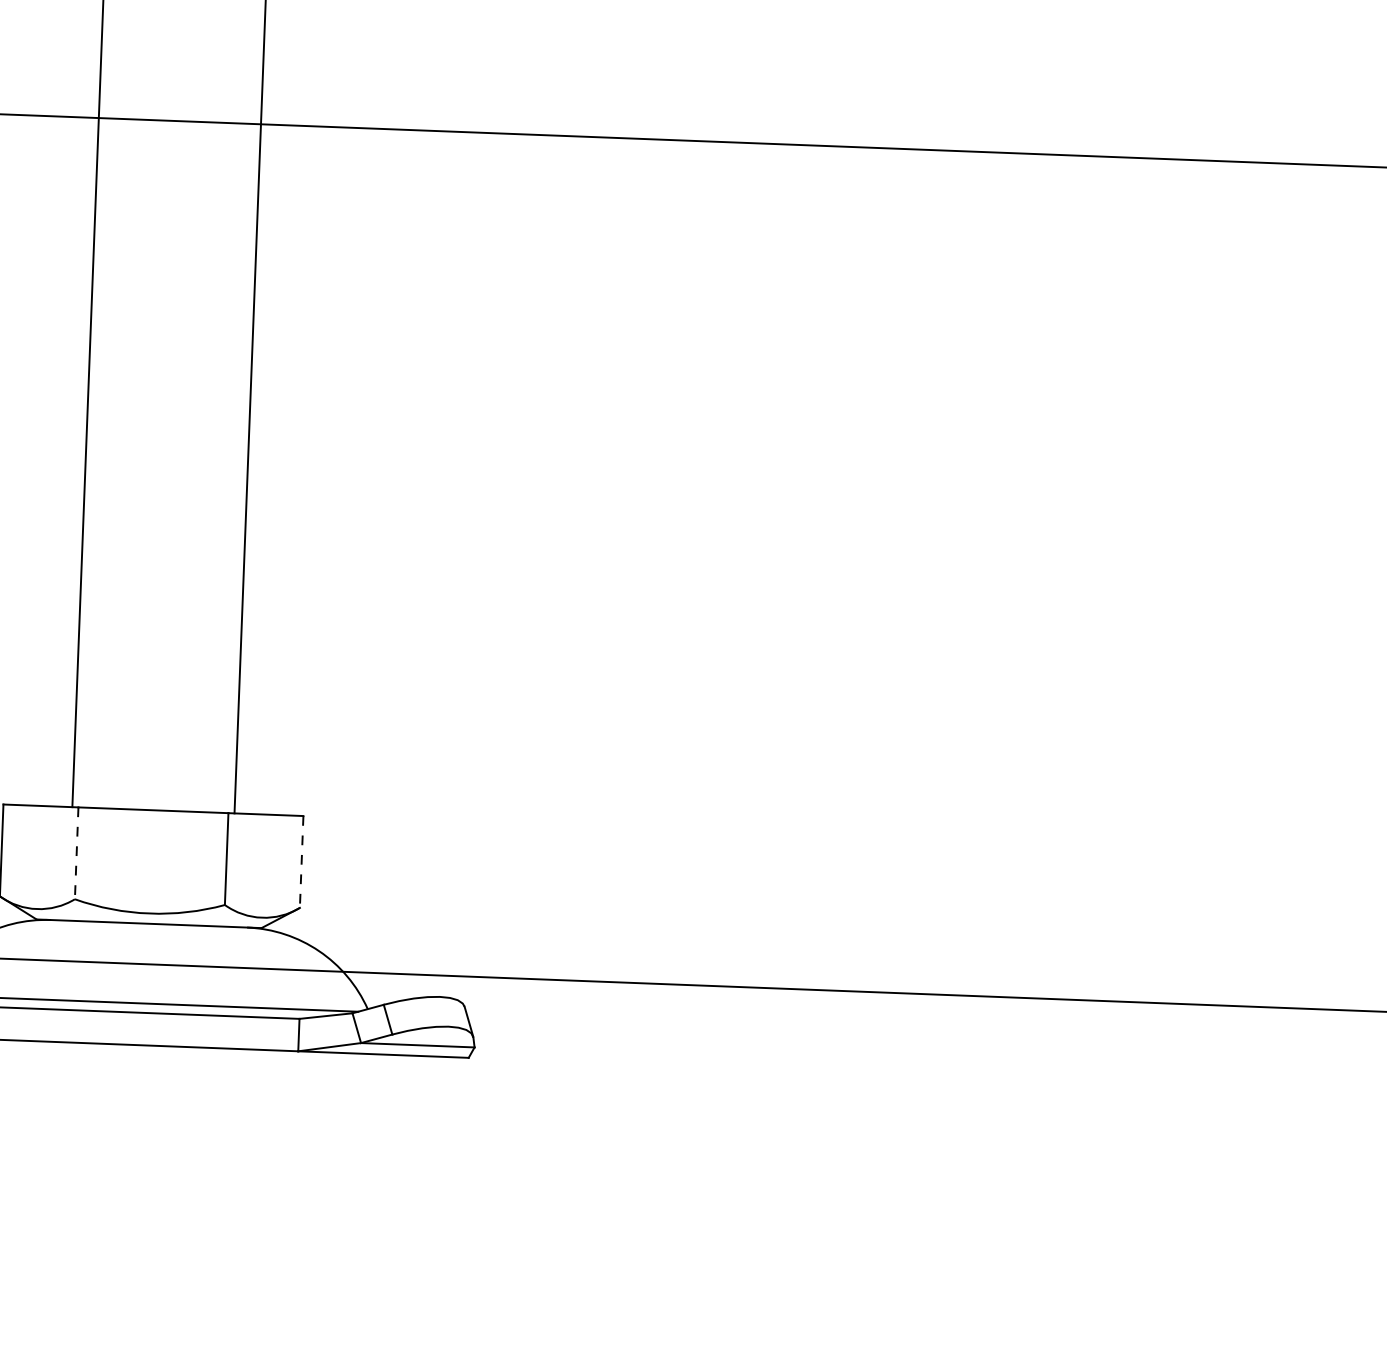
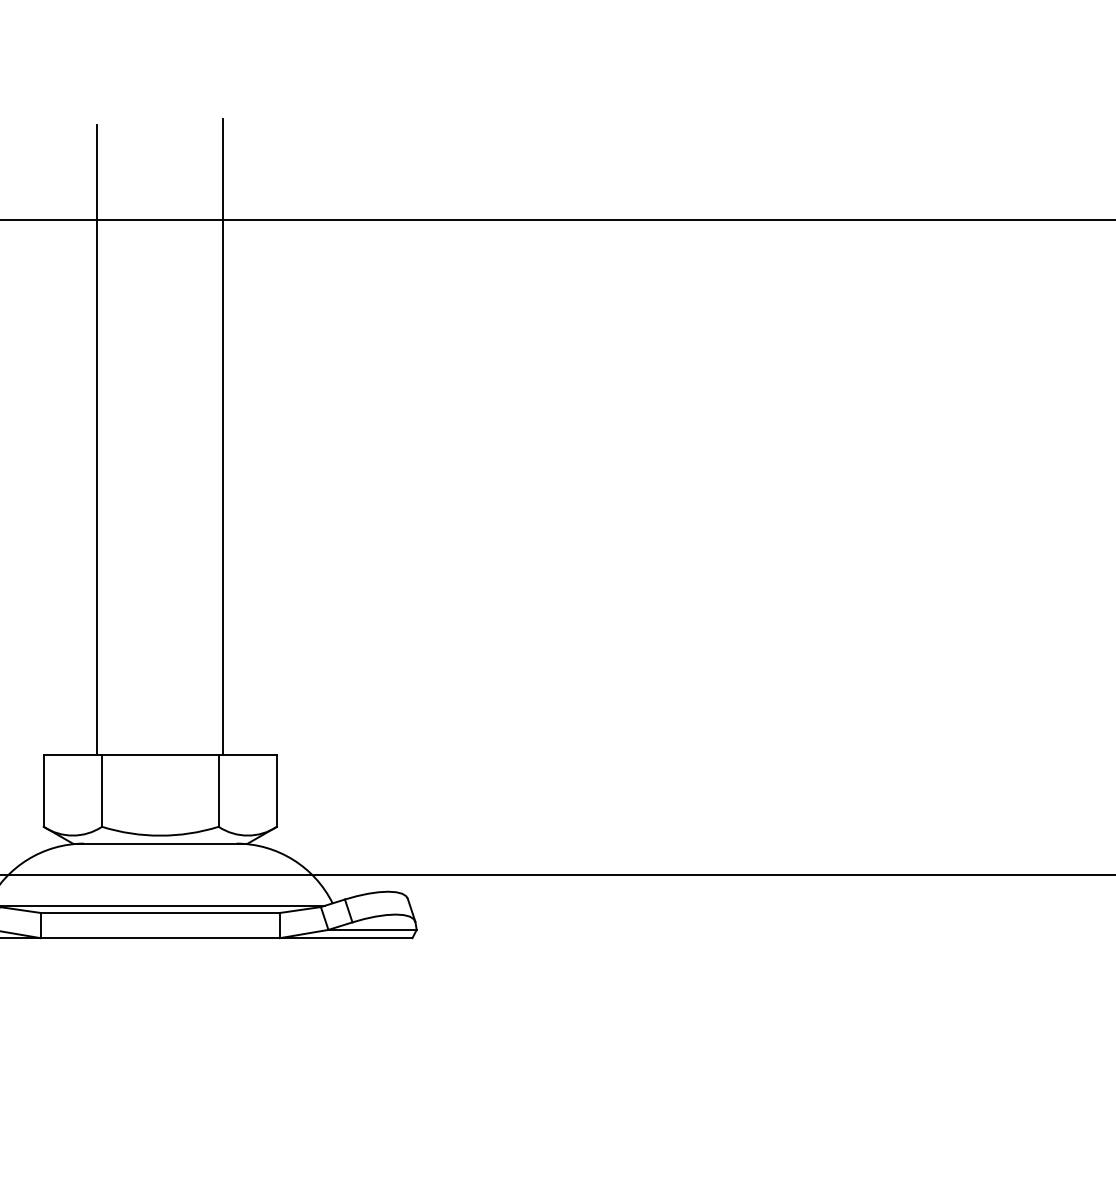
line: (77, 853) -> (102, 791), dashed -> solid
line: (301, 862) -> (276, 791), dashed -> solid

